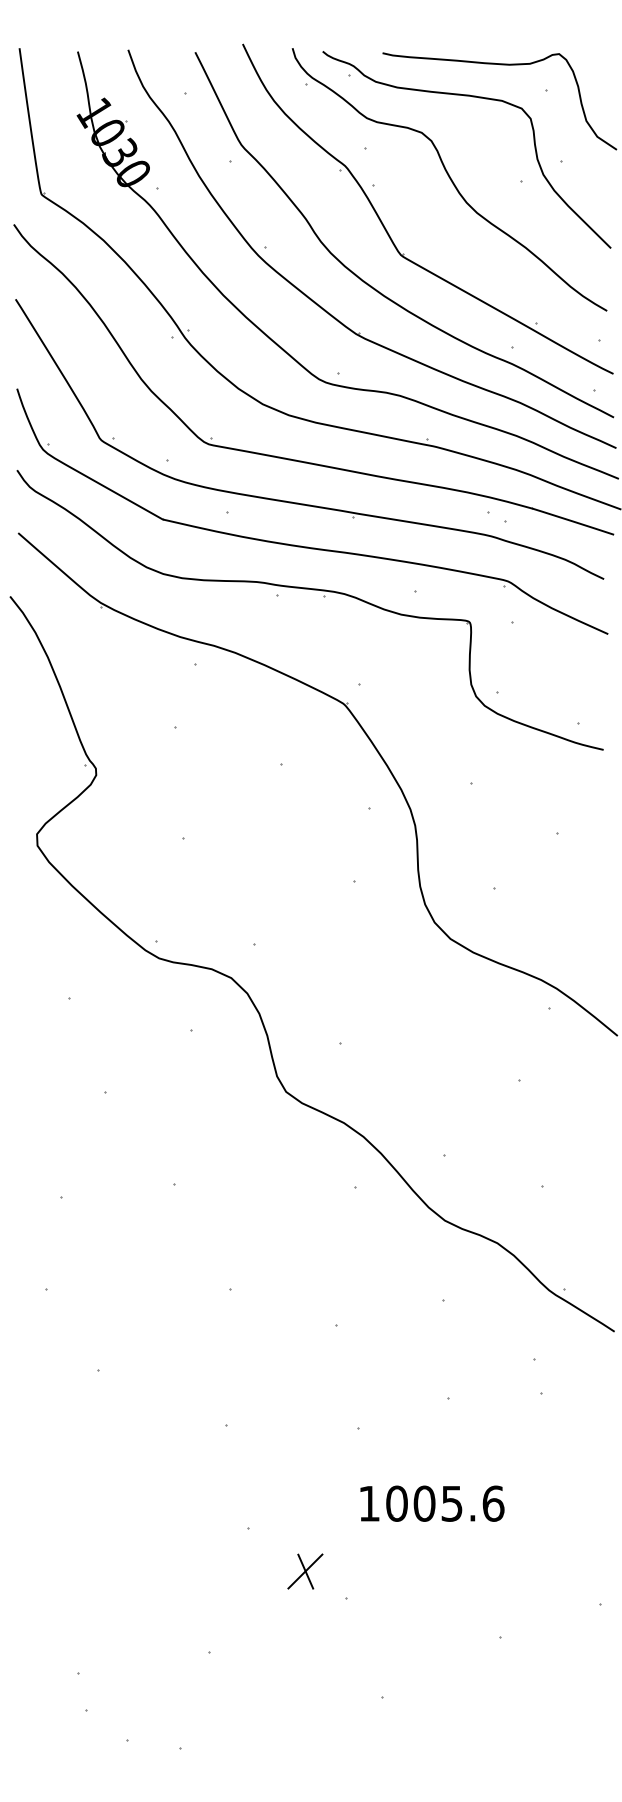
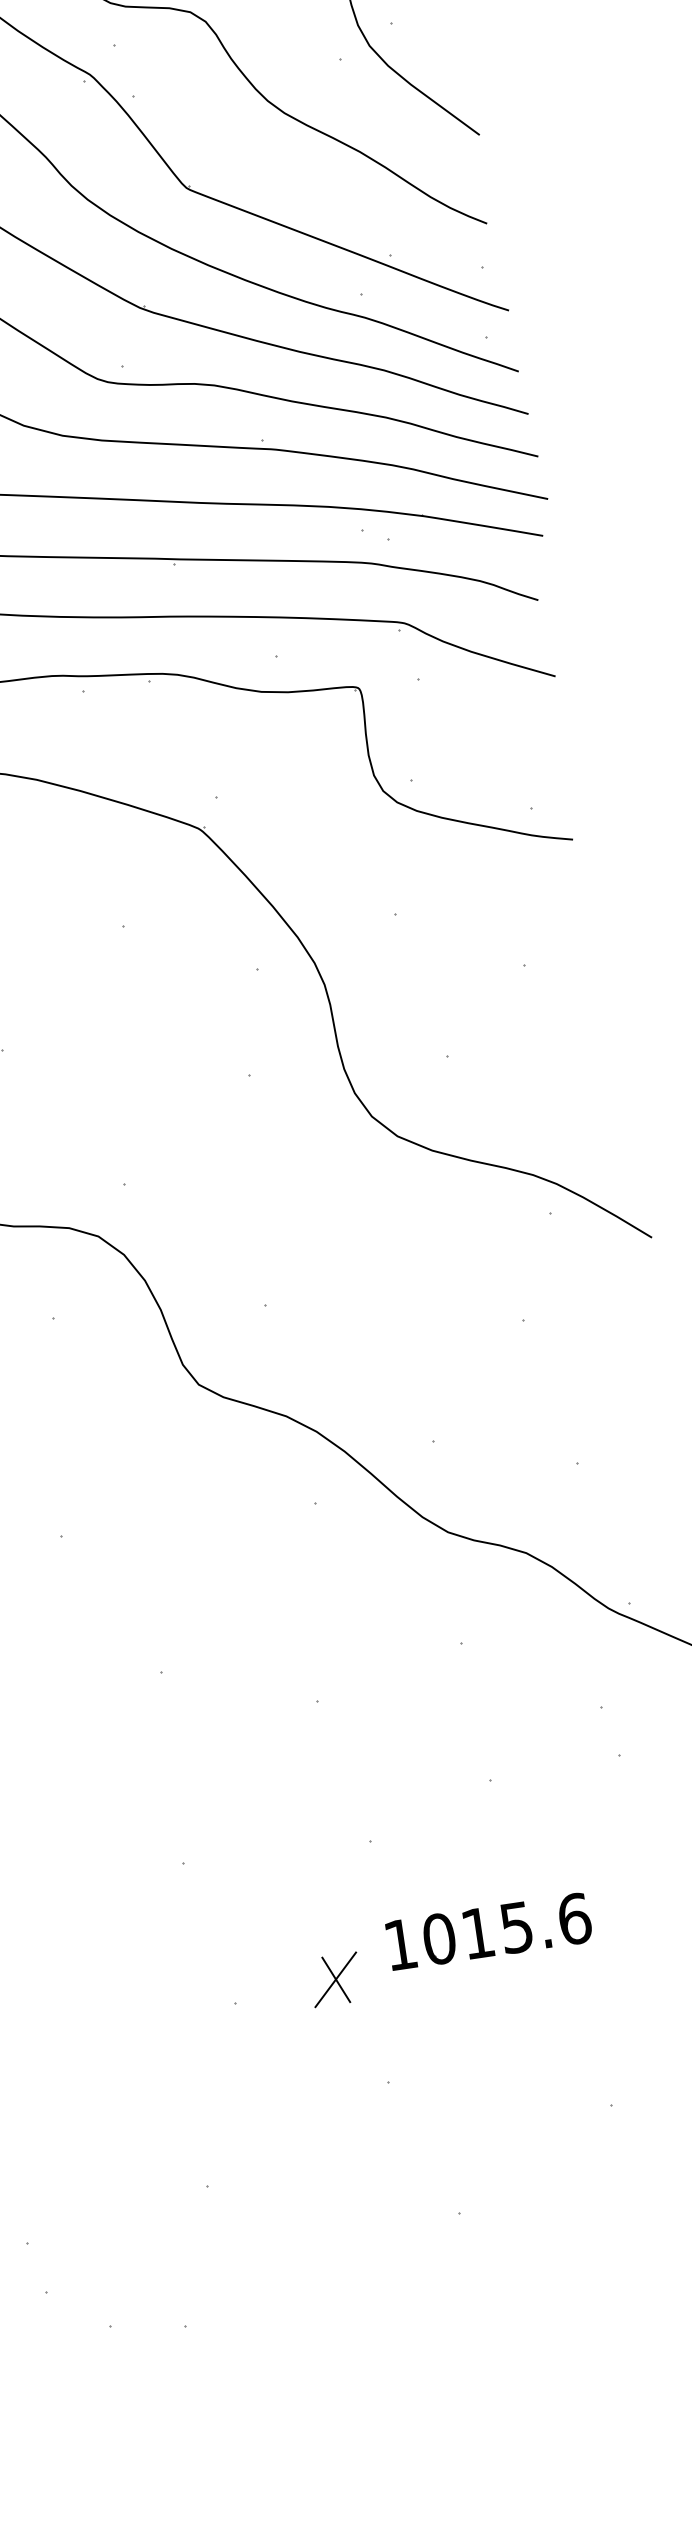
text: (424, 1503) -> (477, 1932), 1005.6 -> 1015.6
part: (305, 1571) -> (335, 1979), moved

